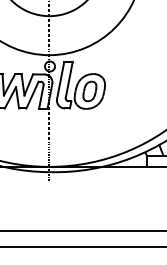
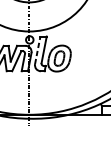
line: (60, 80) -> (37, 50), solid -> dashed

